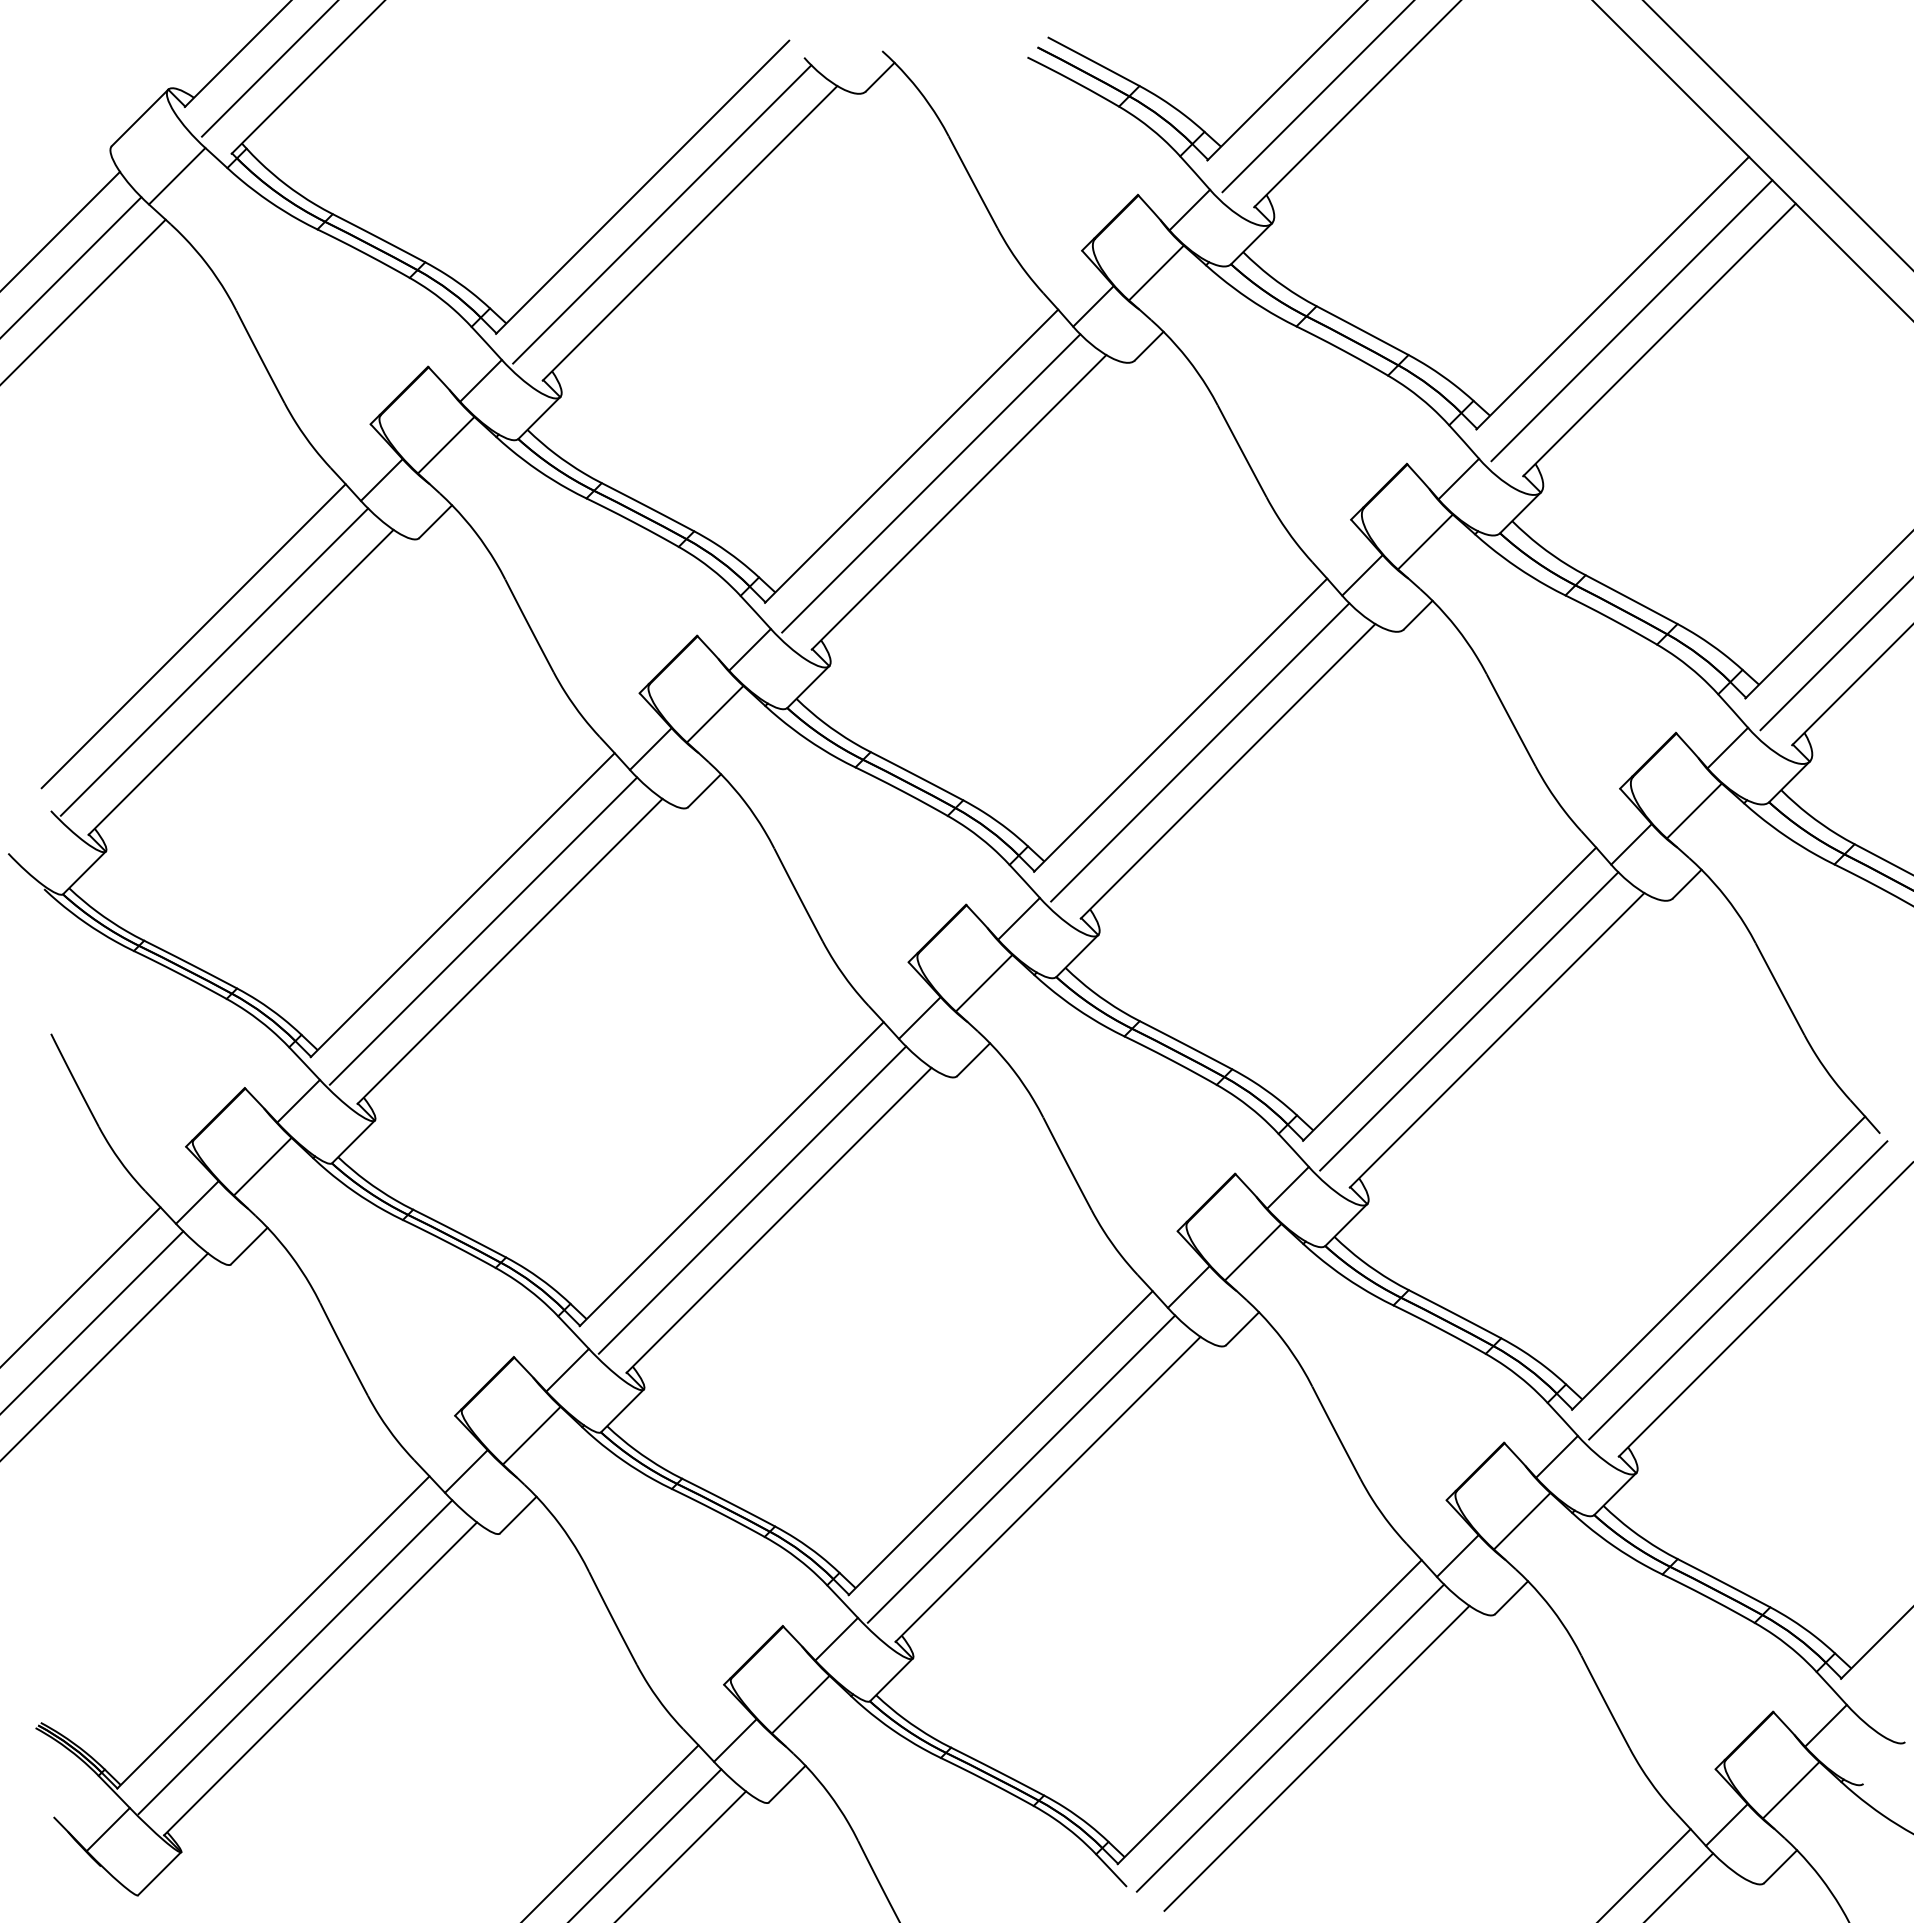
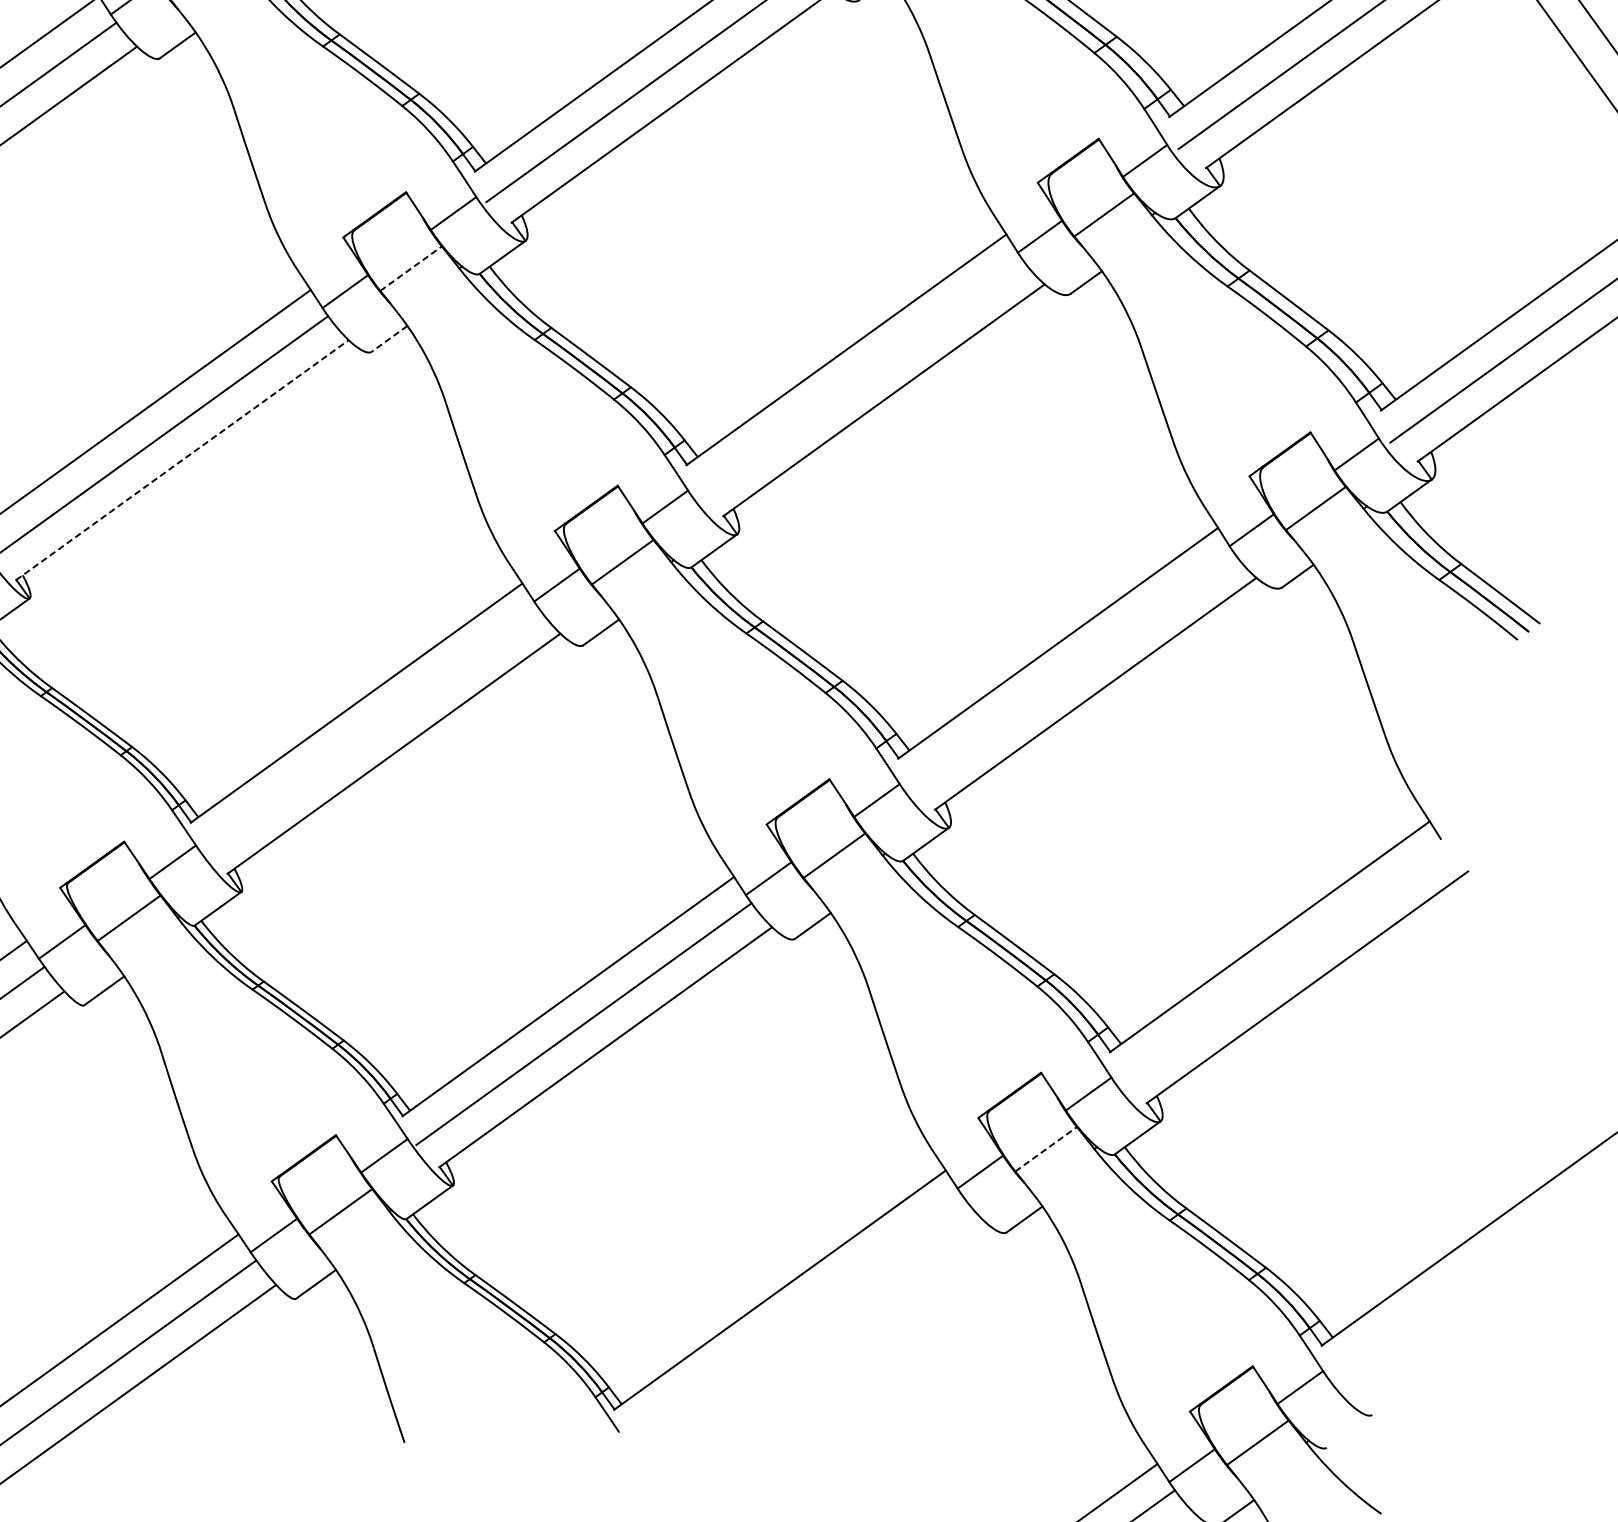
line: (715, 714) -> (411, 268), solid -> dashed
line: (1200, 752) -> (860, 378), removed
line: (704, 791) -> (389, 339), solid -> dashed
line: (510, 951) -> (182, 460), solid -> dashed
line: (1469, 1021) -> (1072, 671), removed
line: (752, 1199) -> (372, 730), removed
line: (1738, 1290) -> (1284, 965), removed
line: (1522, 1521) -> (1046, 1149), solid -> dashed
line: (1290, 1737) -> (795, 1317), removed
line: (1316, 1757) -> (817, 1339), removed

